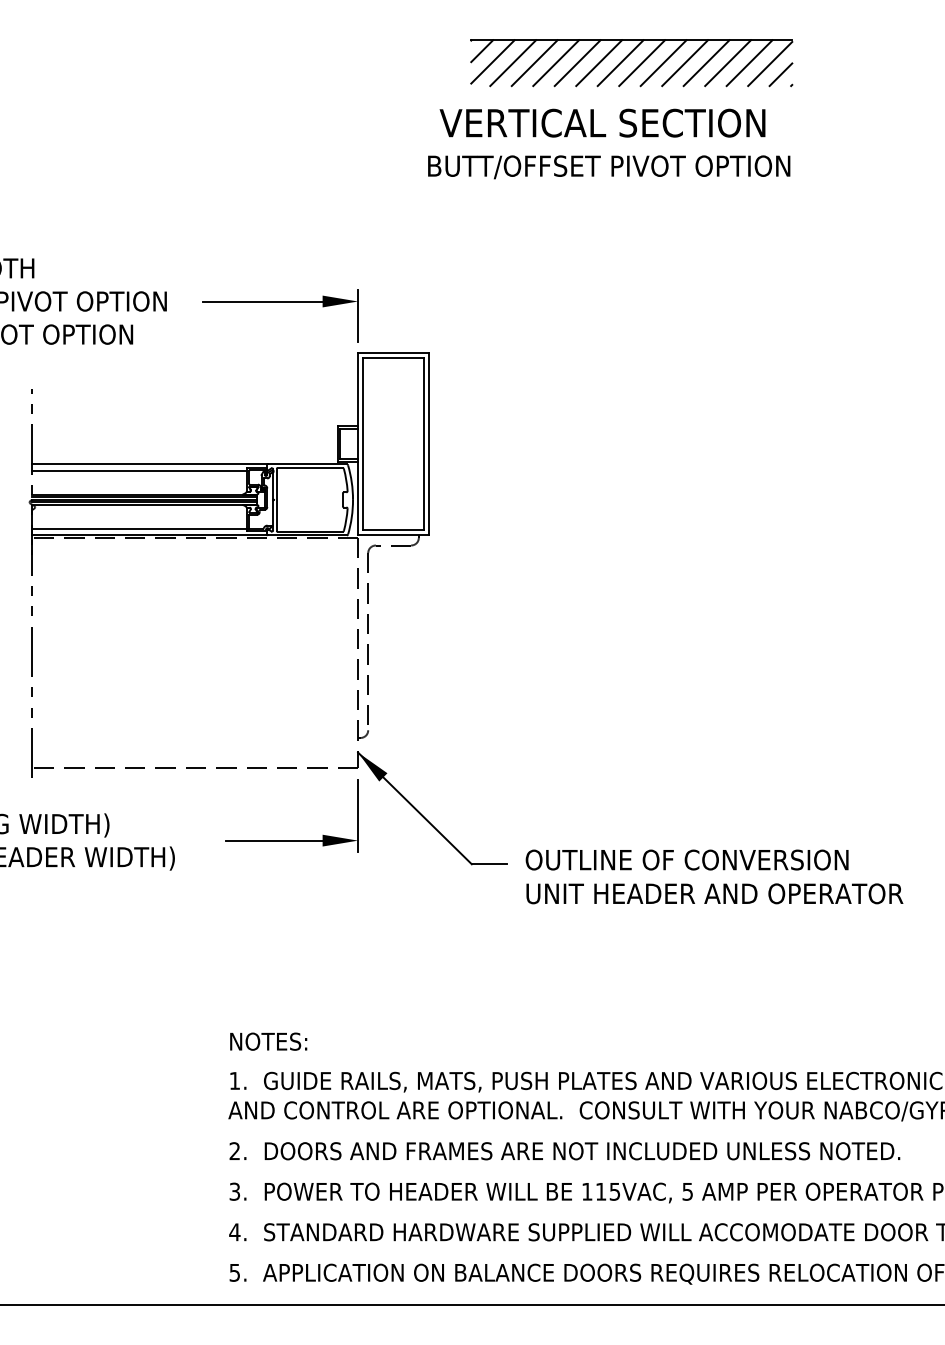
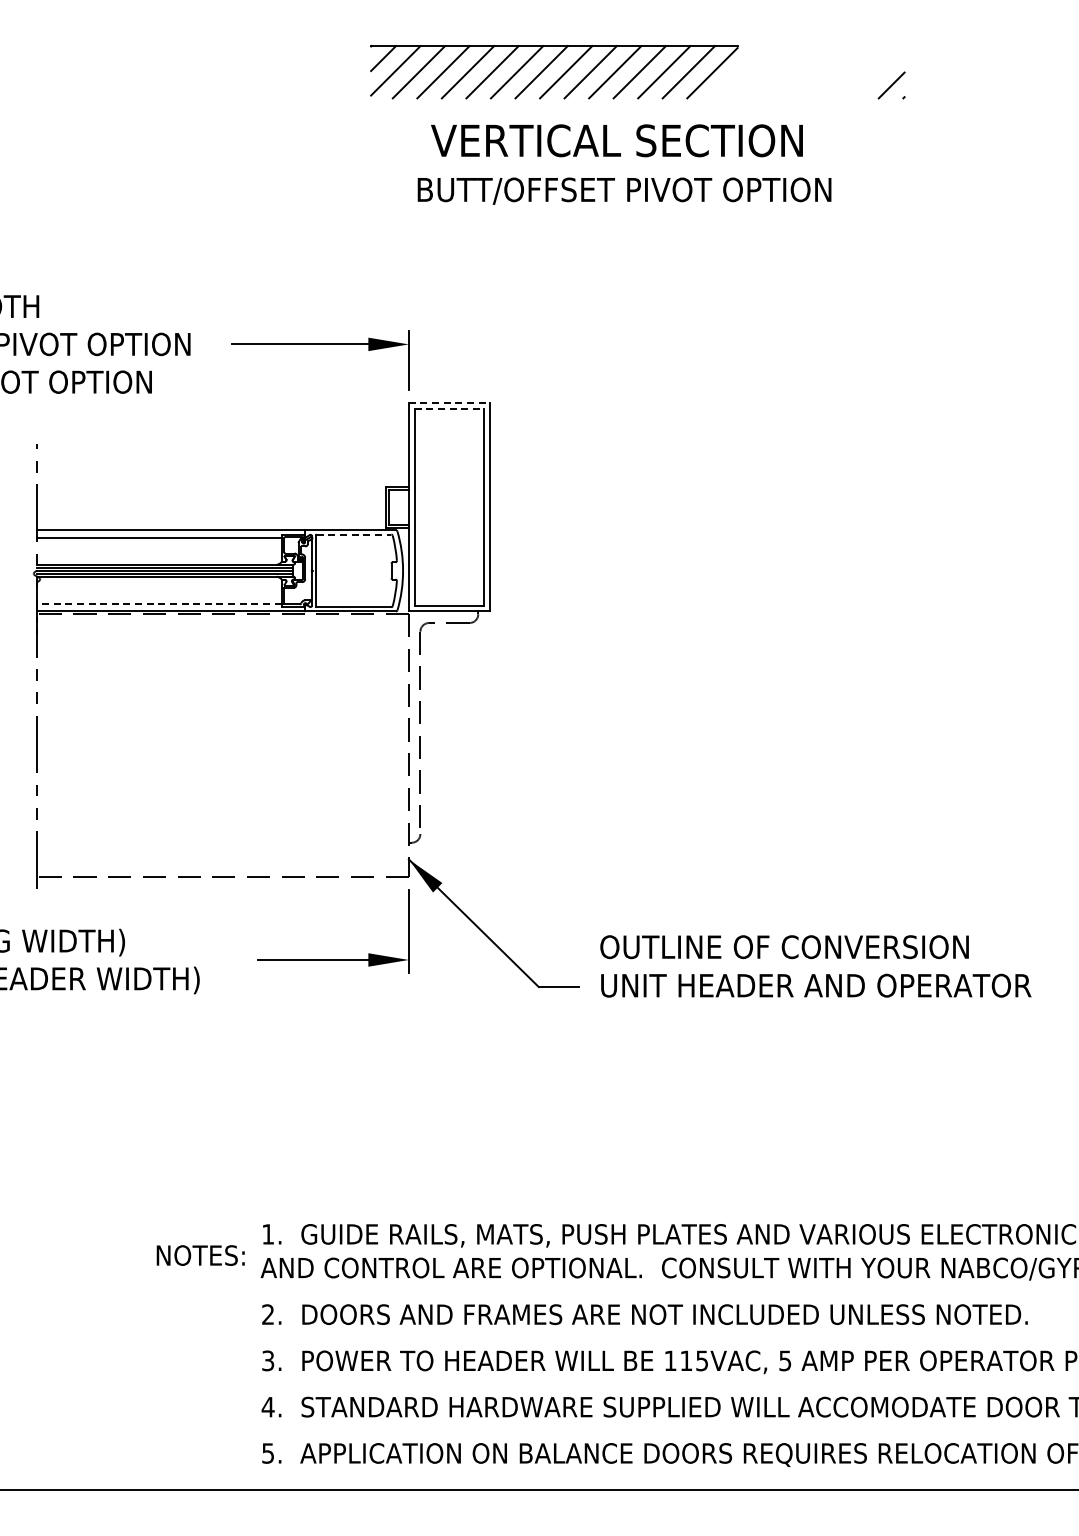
part: (636, 67) -> (559, 77), moved
text: (609, 143) -> (624, 164), moved
line: (393, 353) -> (449, 403), solid -> dashed
line: (393, 358) -> (449, 409), solid -> dashed
line: (310, 468) -> (354, 534), solid -> dashed
line: (138, 529) -> (158, 604), solid -> dashed
text: (714, 876) -> (815, 966), moved
text: (268, 1041) -> (200, 1255), moved

